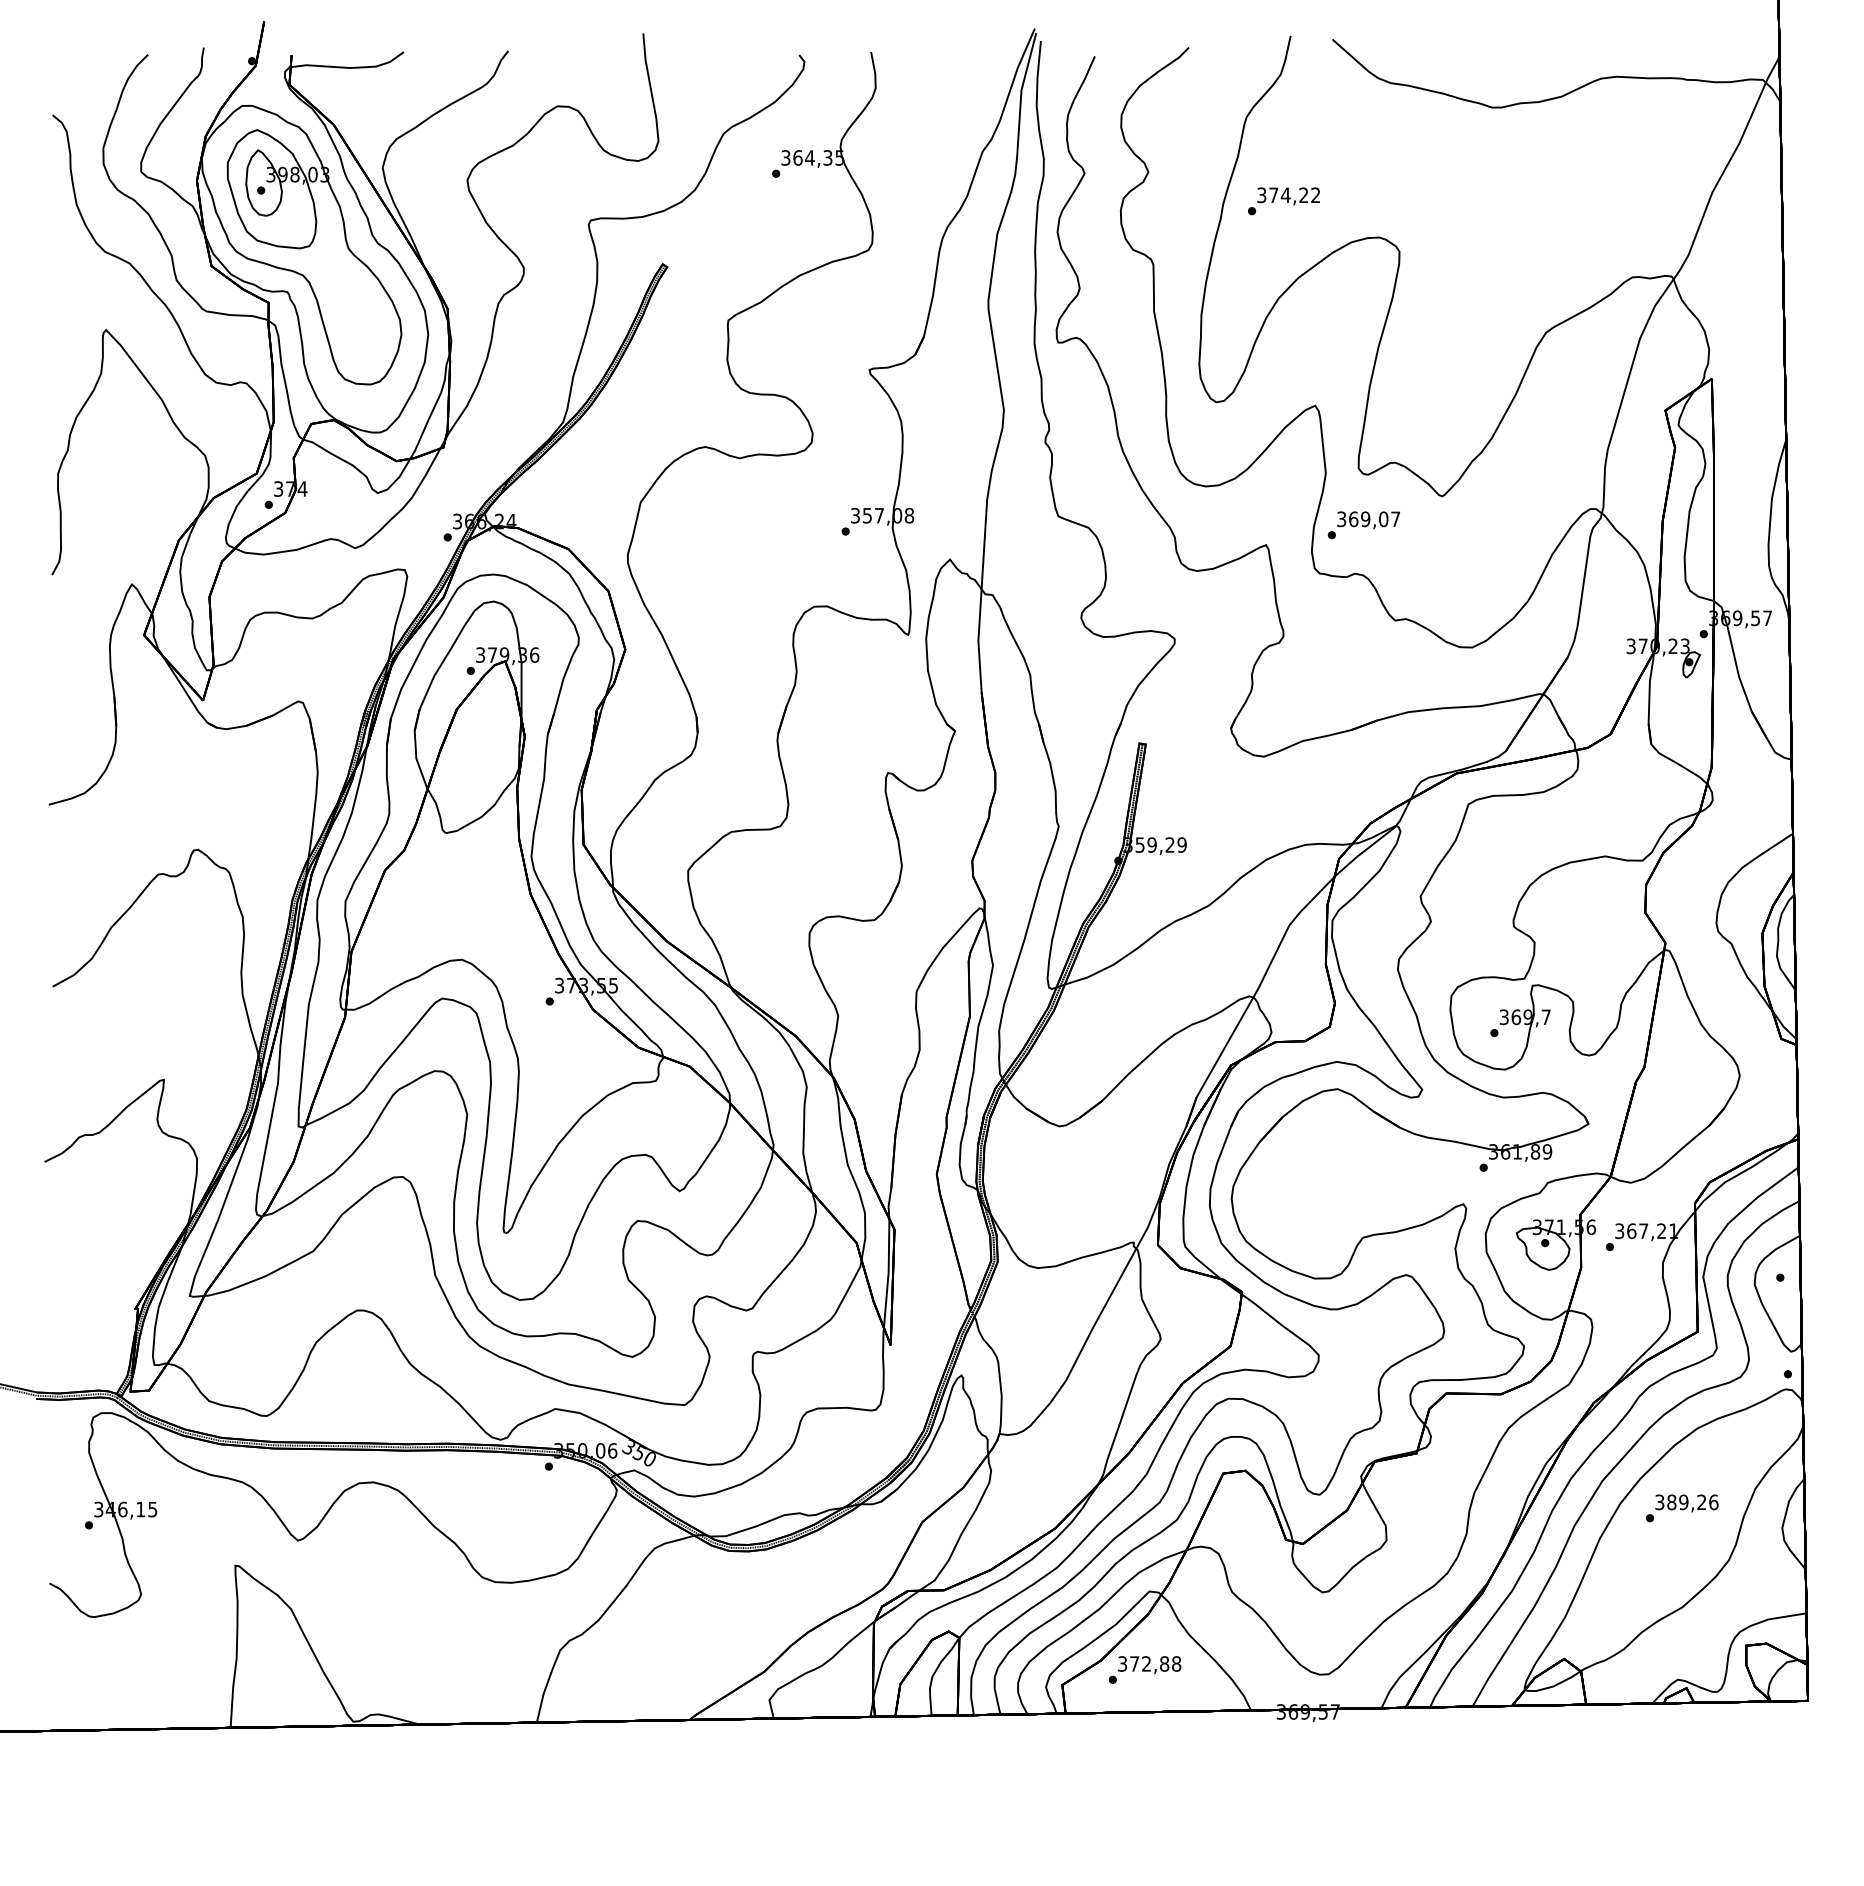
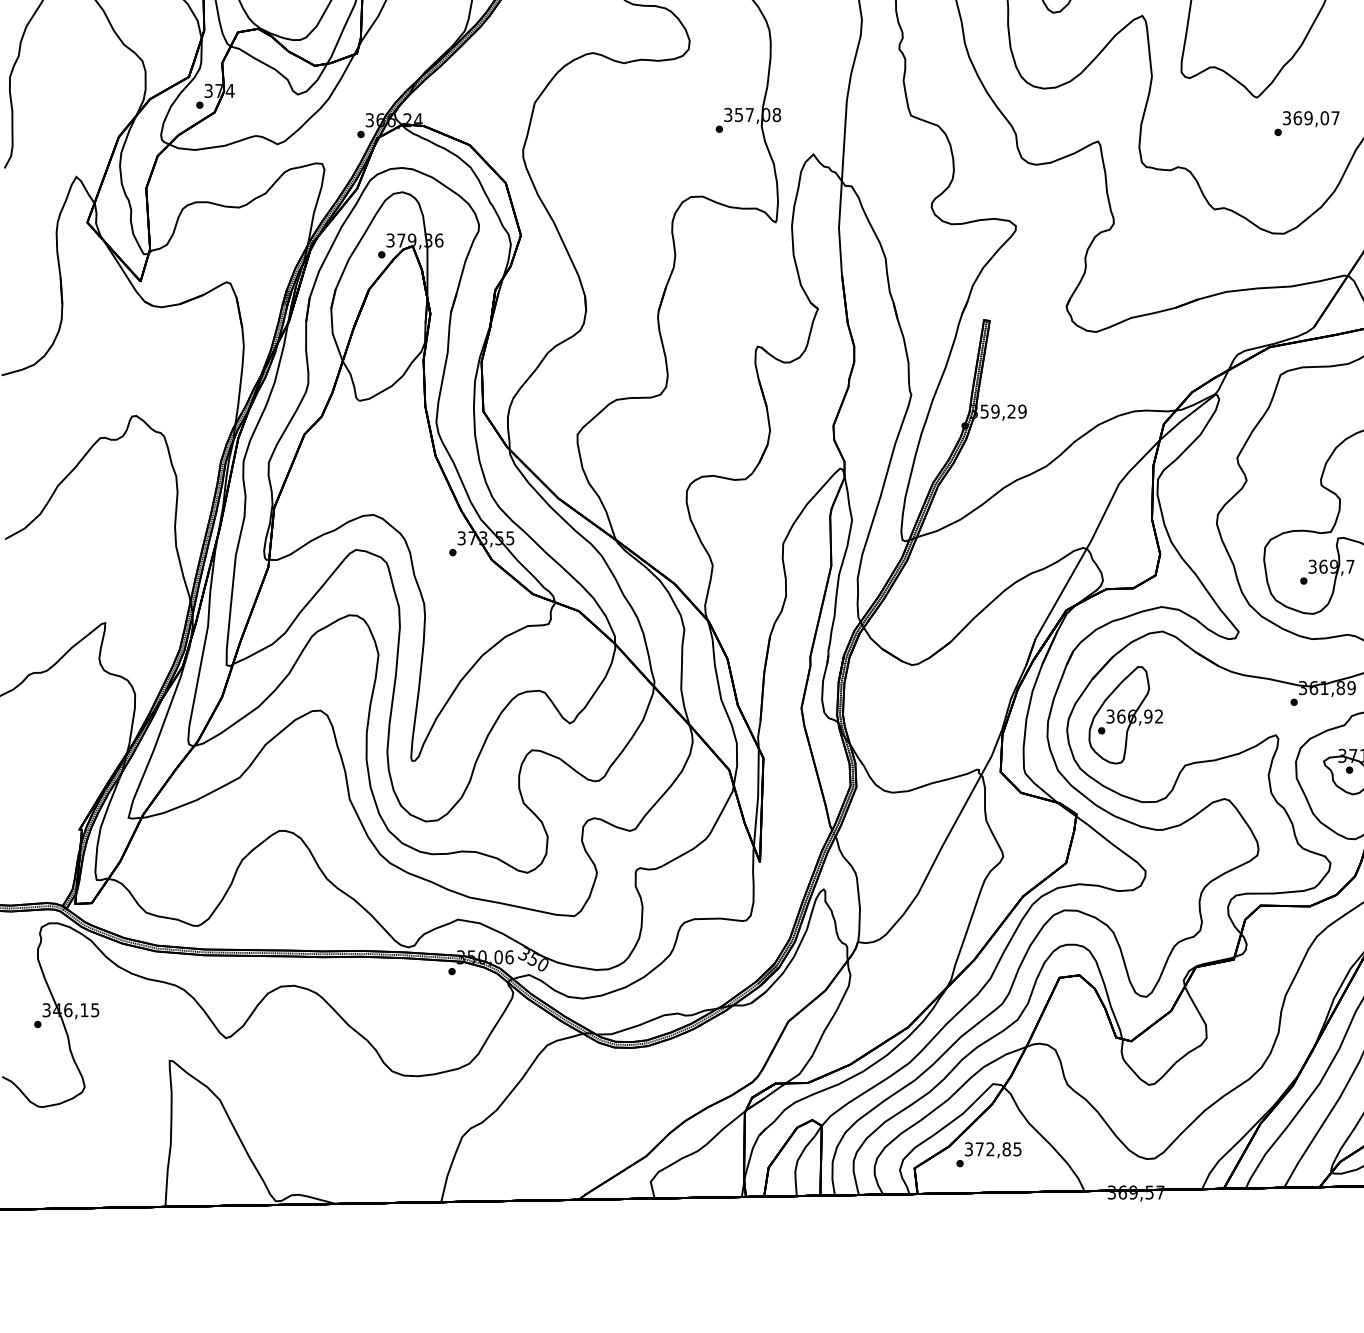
text: (1363, 525) -> (1306, 123), moved
part: (1296, 1181) -> (1125, 714), added
text: (1176, 1663) -> (1017, 1148), 372,88 -> 372,85

